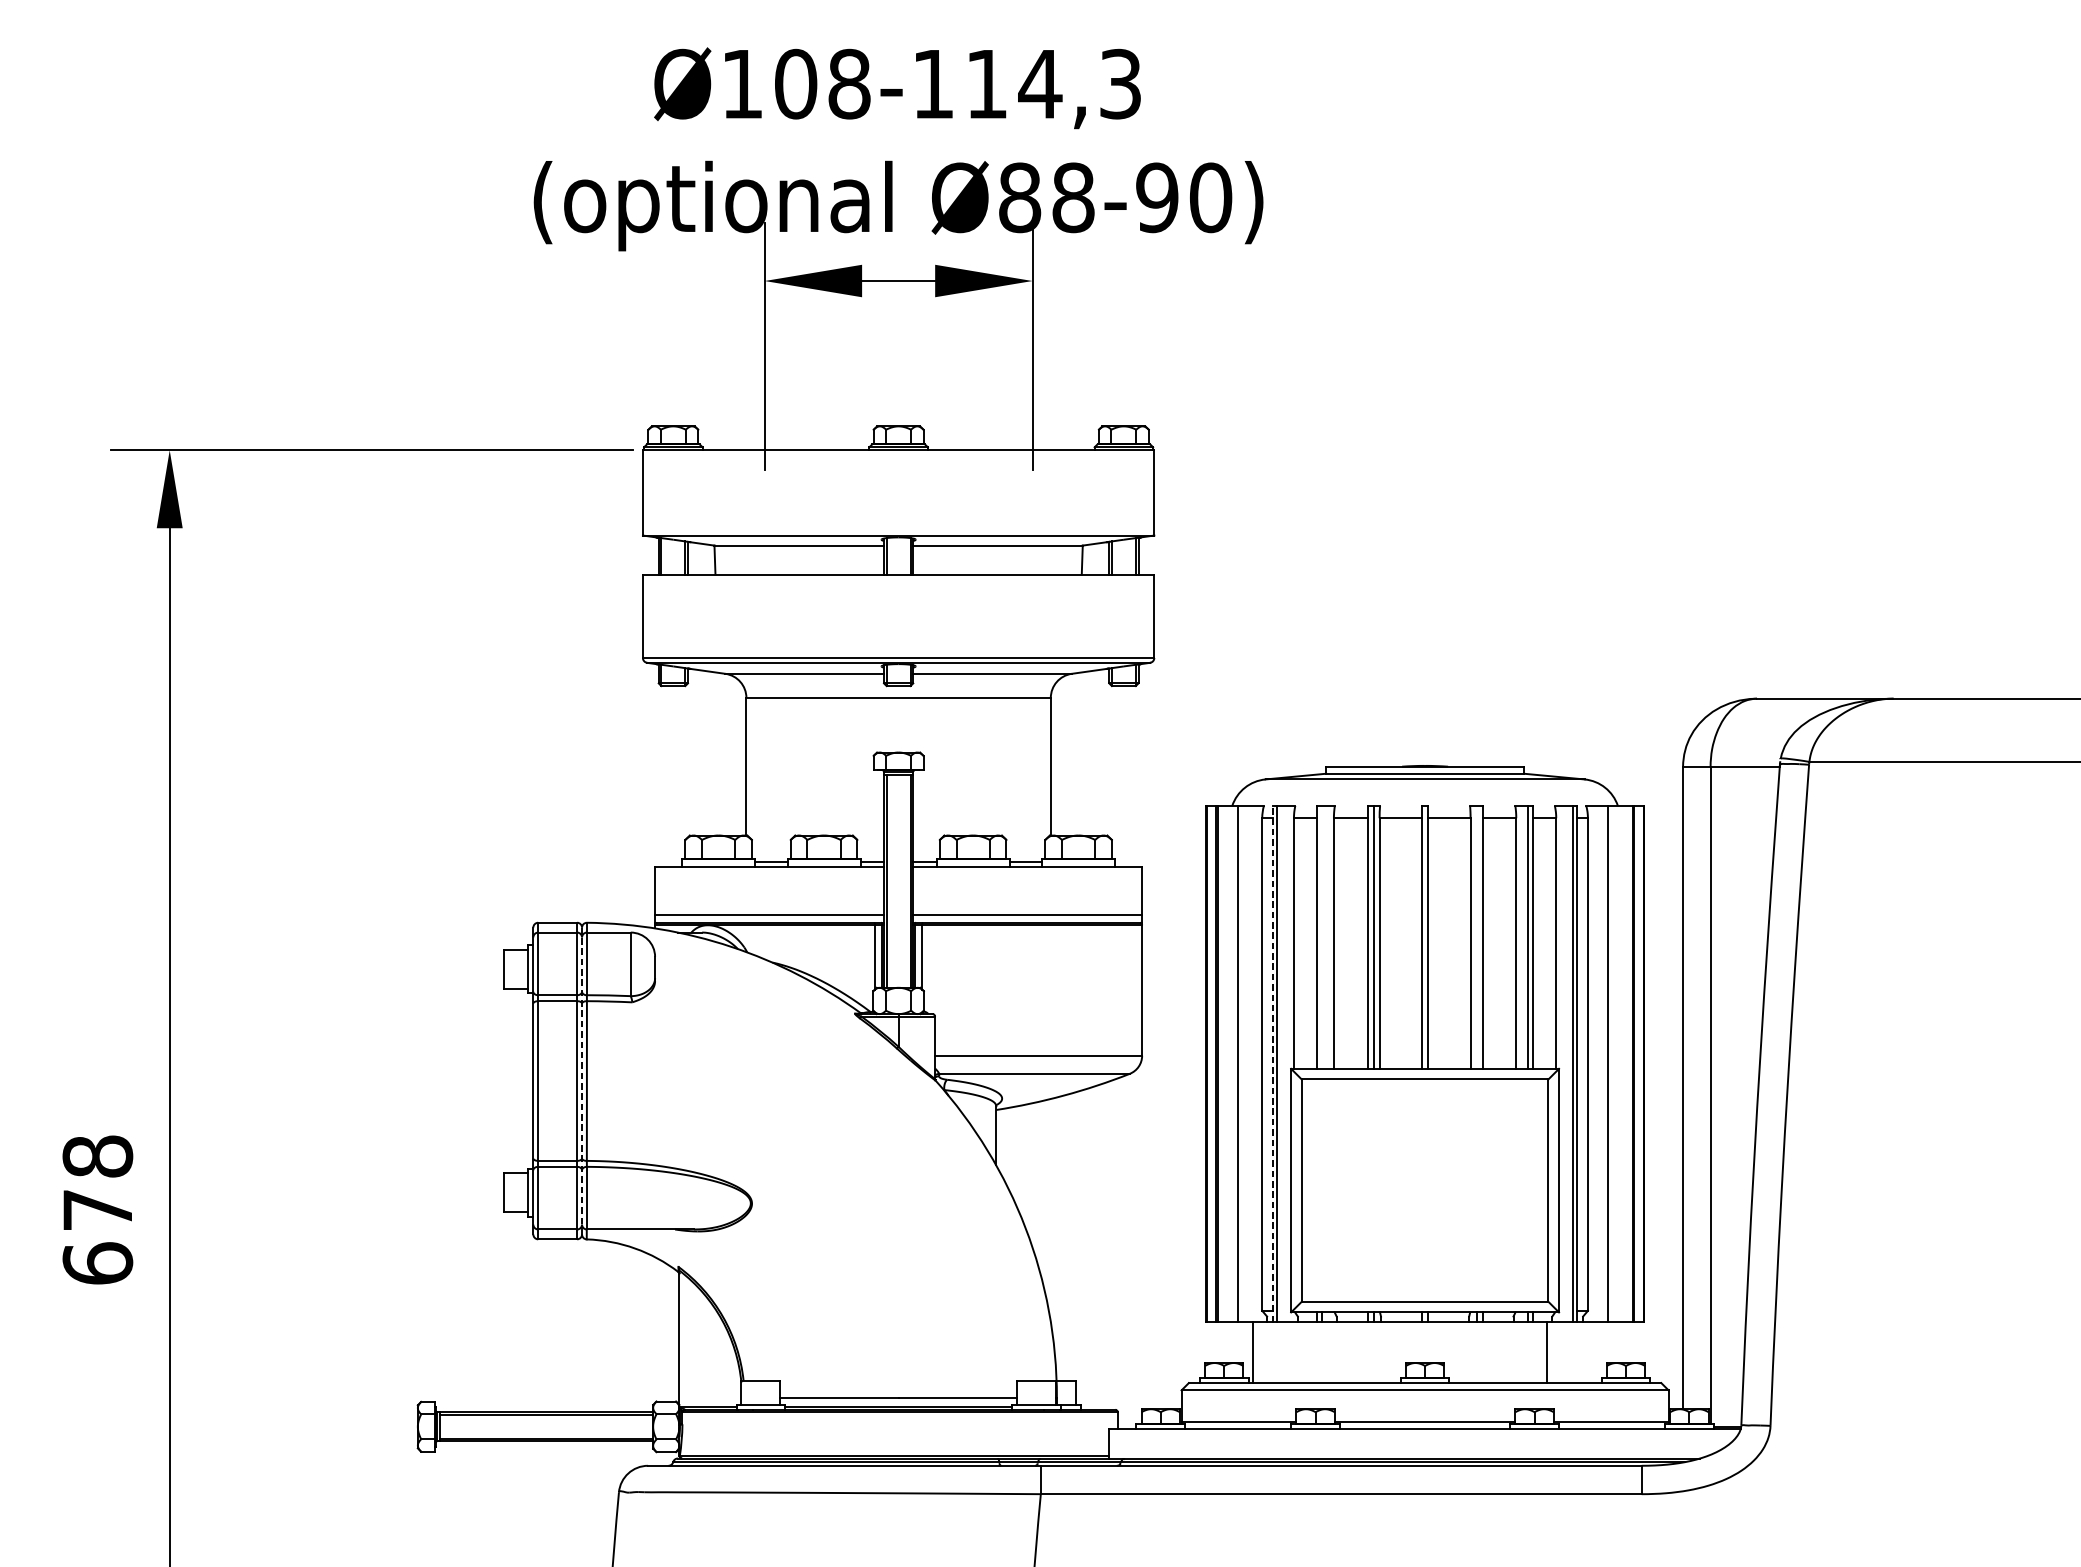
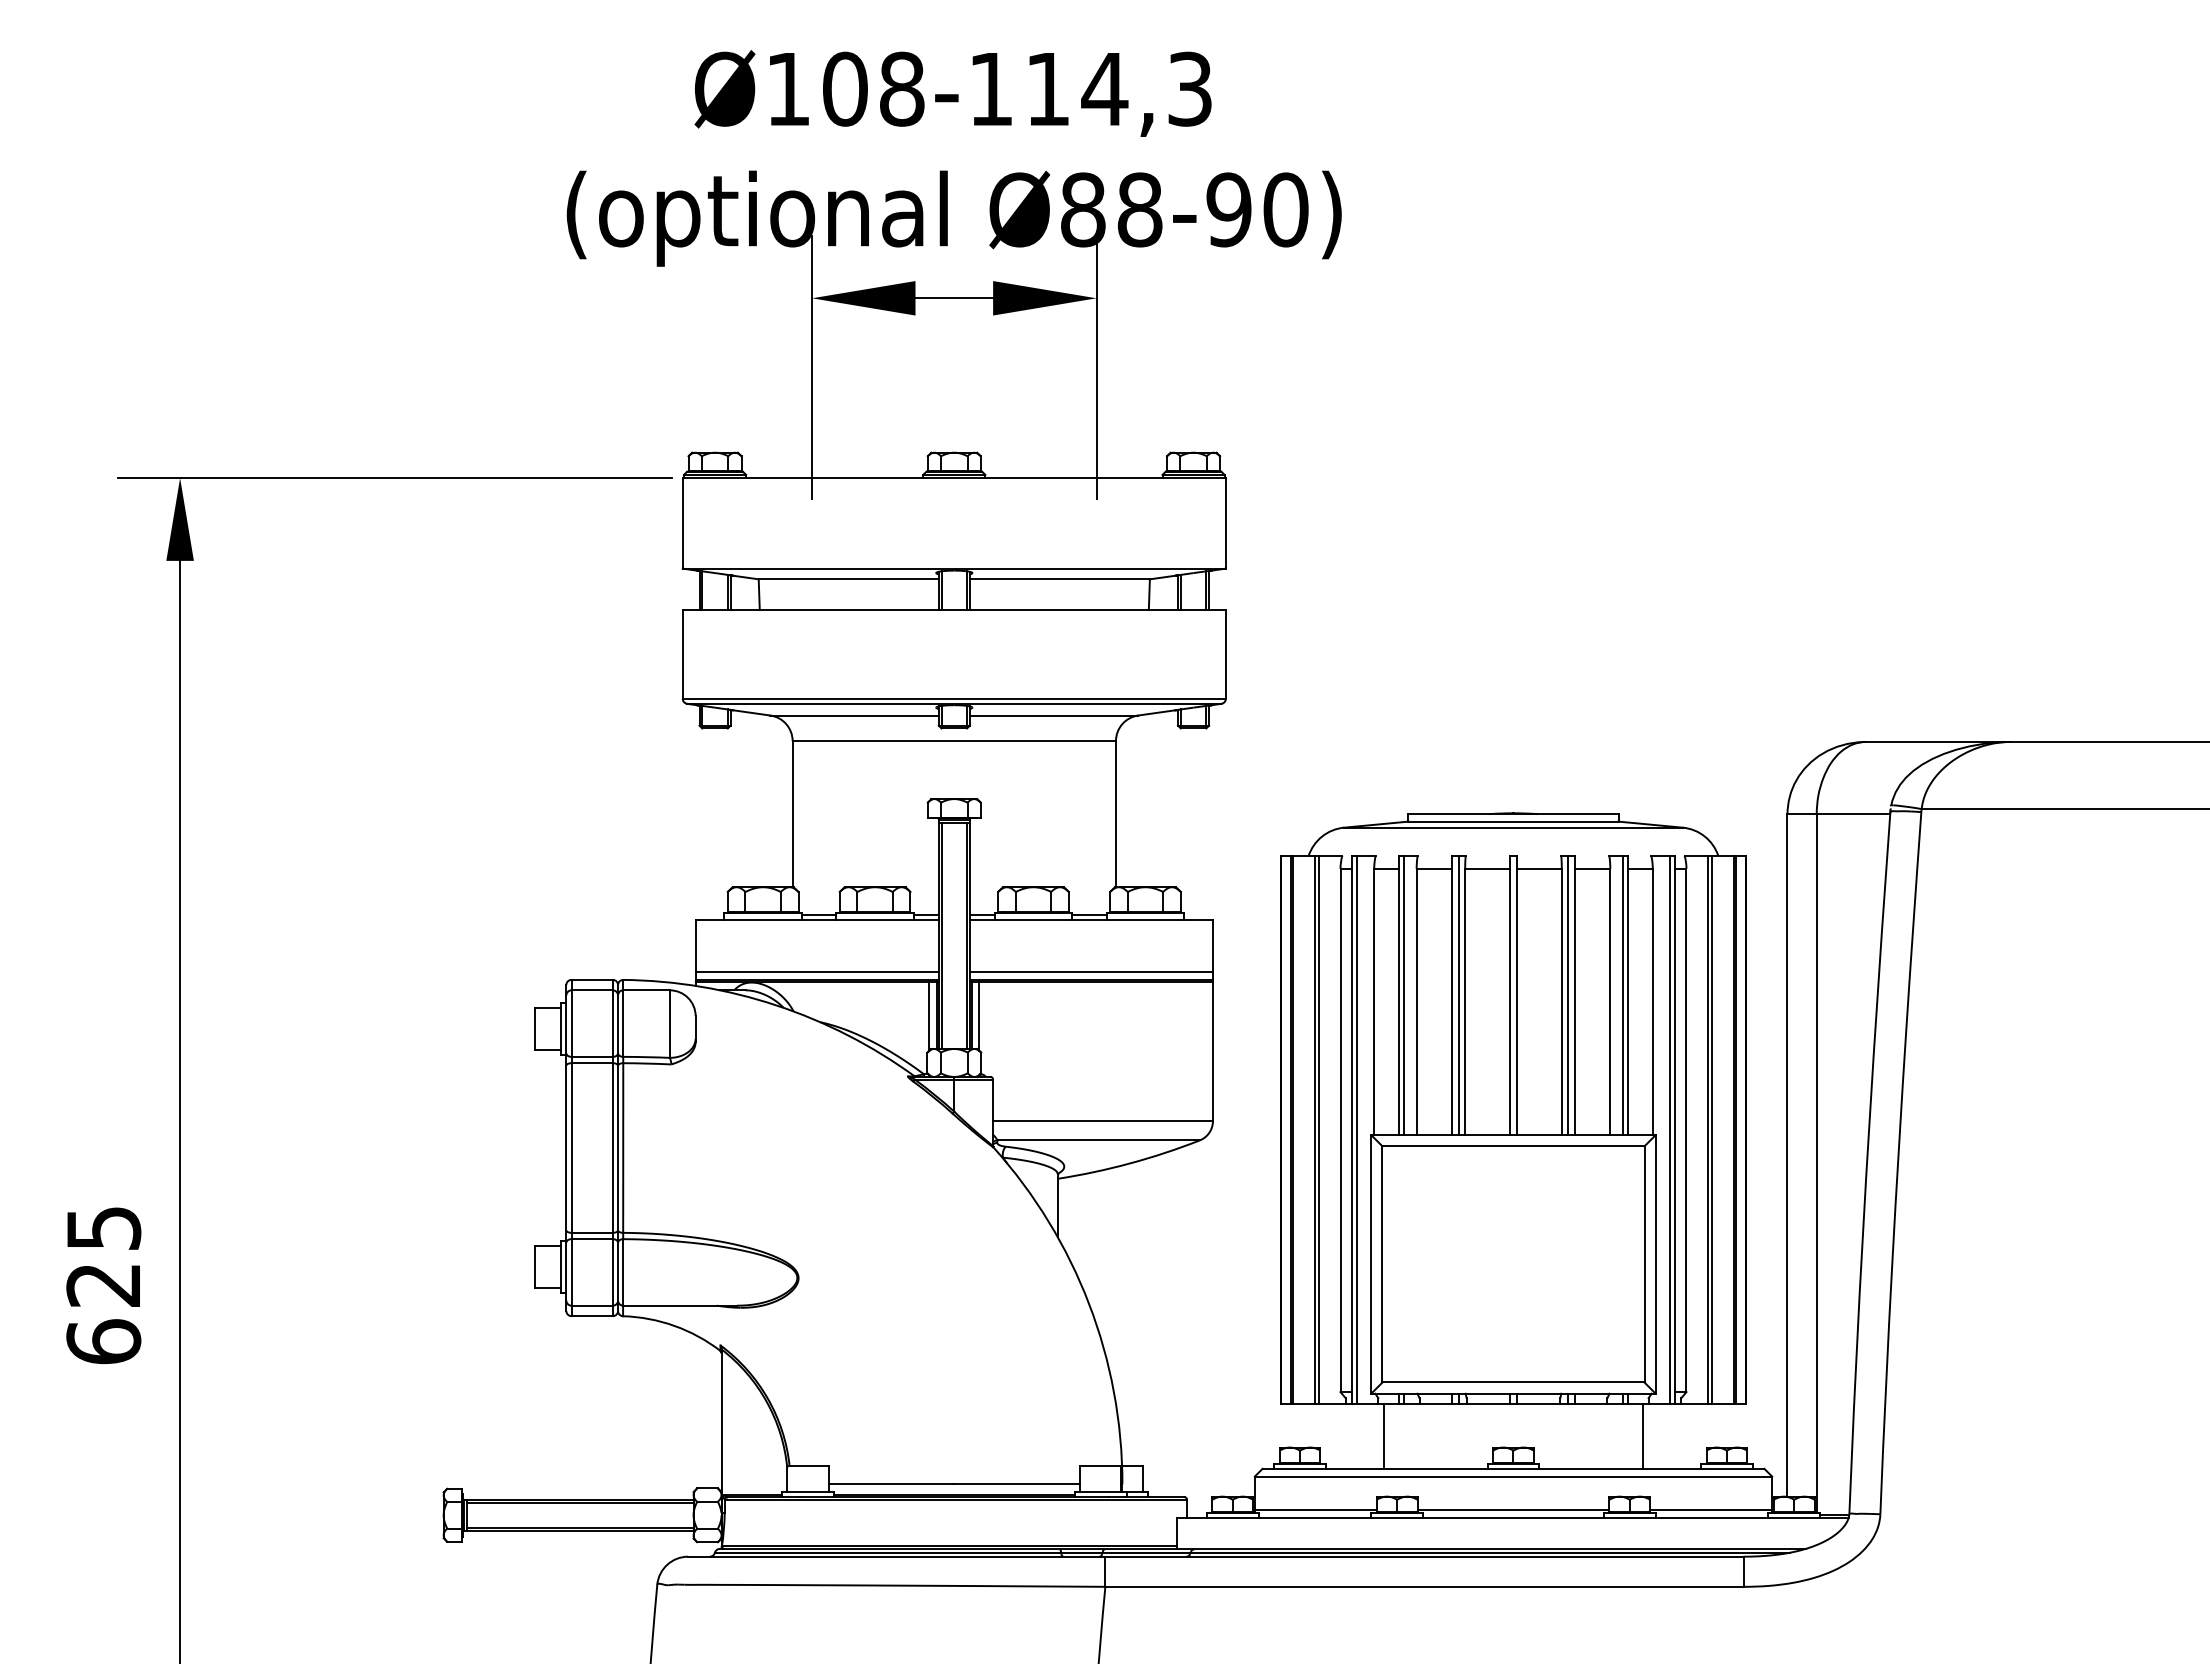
line: (1322, 937) -> (1404, 995), added
line: (1476, 937) -> (1568, 995), added
line: (1241, 1063) -> (1318, 1129), added
line: (1272, 1063) -> (1351, 1129), dashed -> solid
line: (1611, 1063) -> (1711, 1129), added
line: (582, 1081) -> (618, 1148), dashed -> solid
text: (97, 1183) -> (103, 1256), 678 -> 625
line: (1253, 1352) -> (1384, 1436), moved

